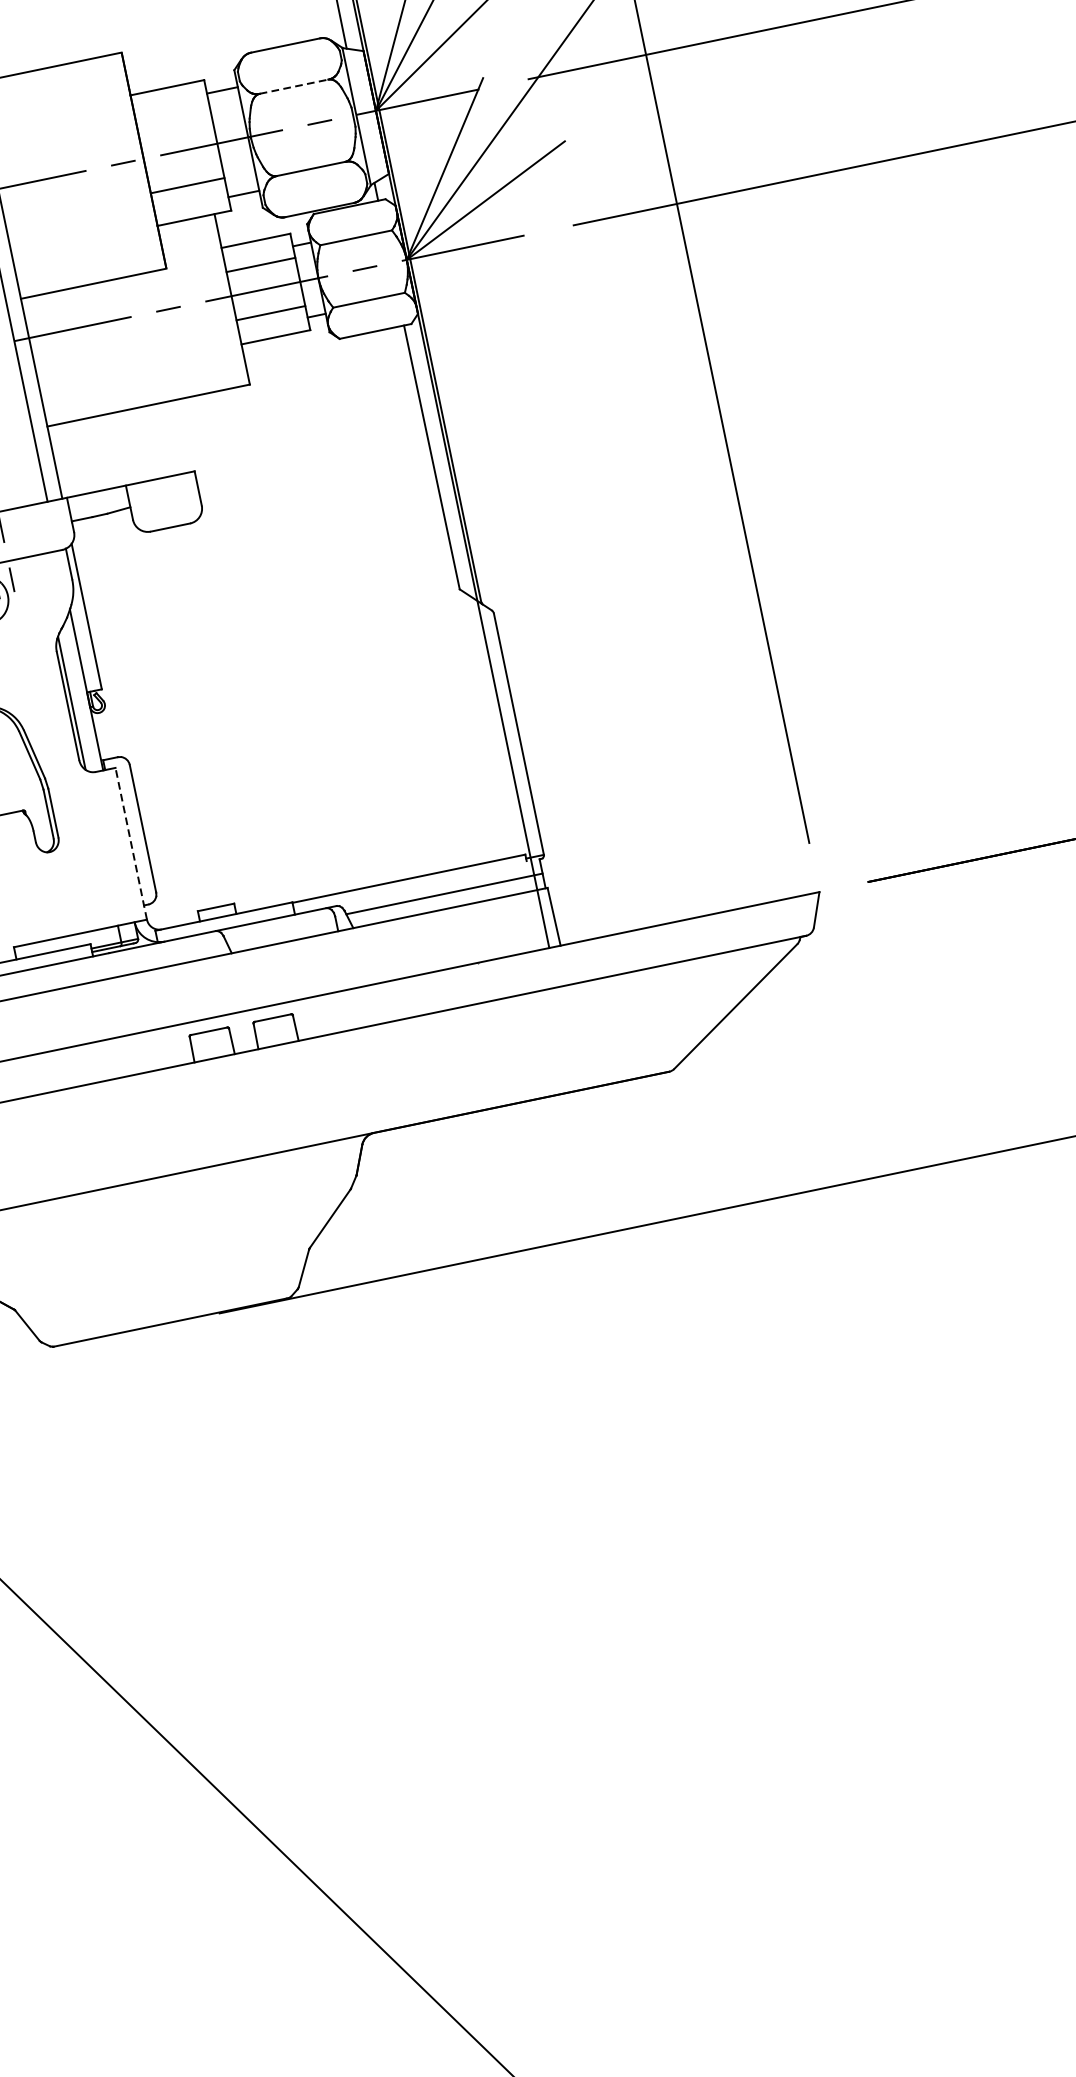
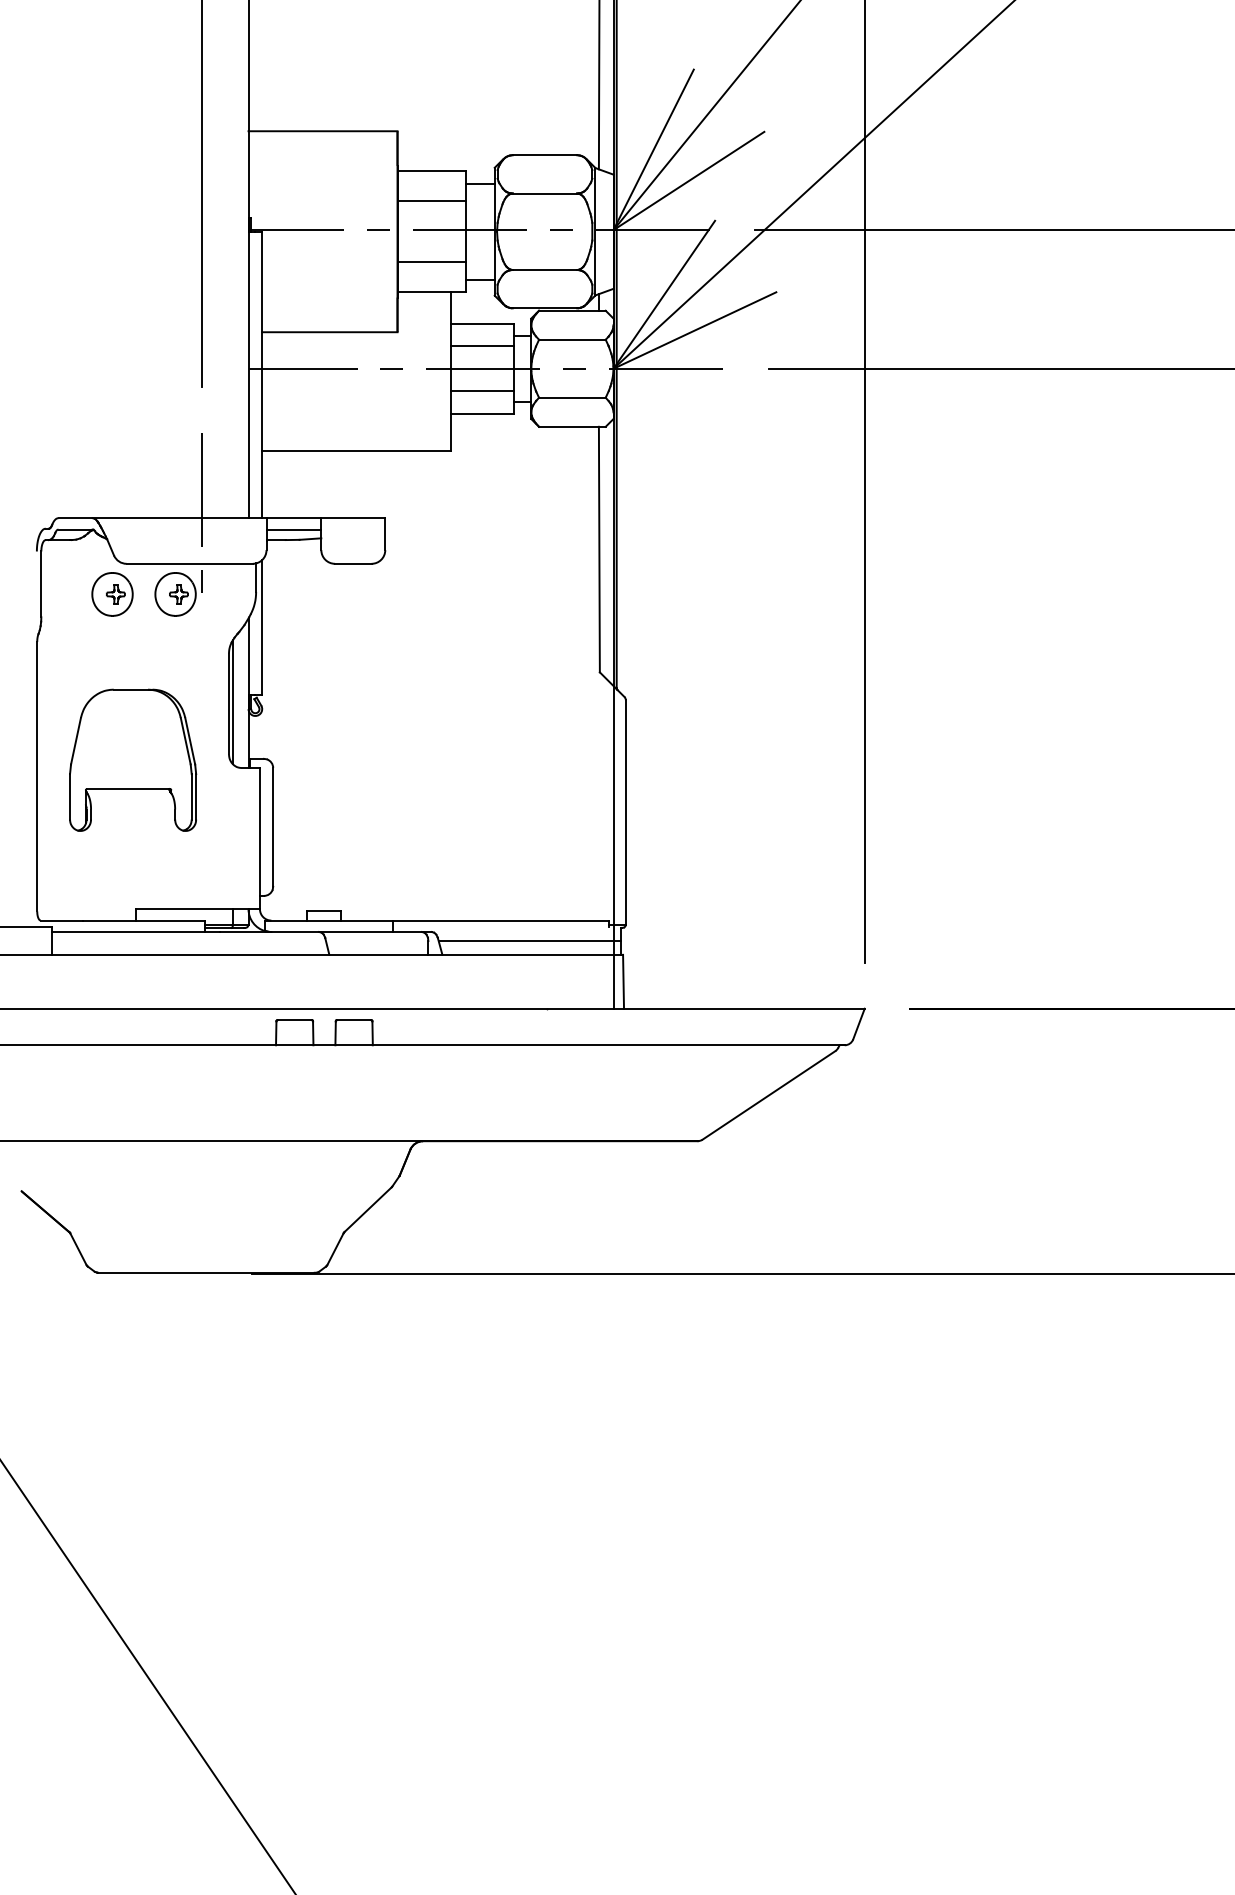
line: (294, 86) -> (545, 193), dashed -> solid
line: (173, 120) -> (431, 201), added
line: (98, 503) -> (293, 529), added
line: (130, 843) -> (259, 838), dashed -> solid

